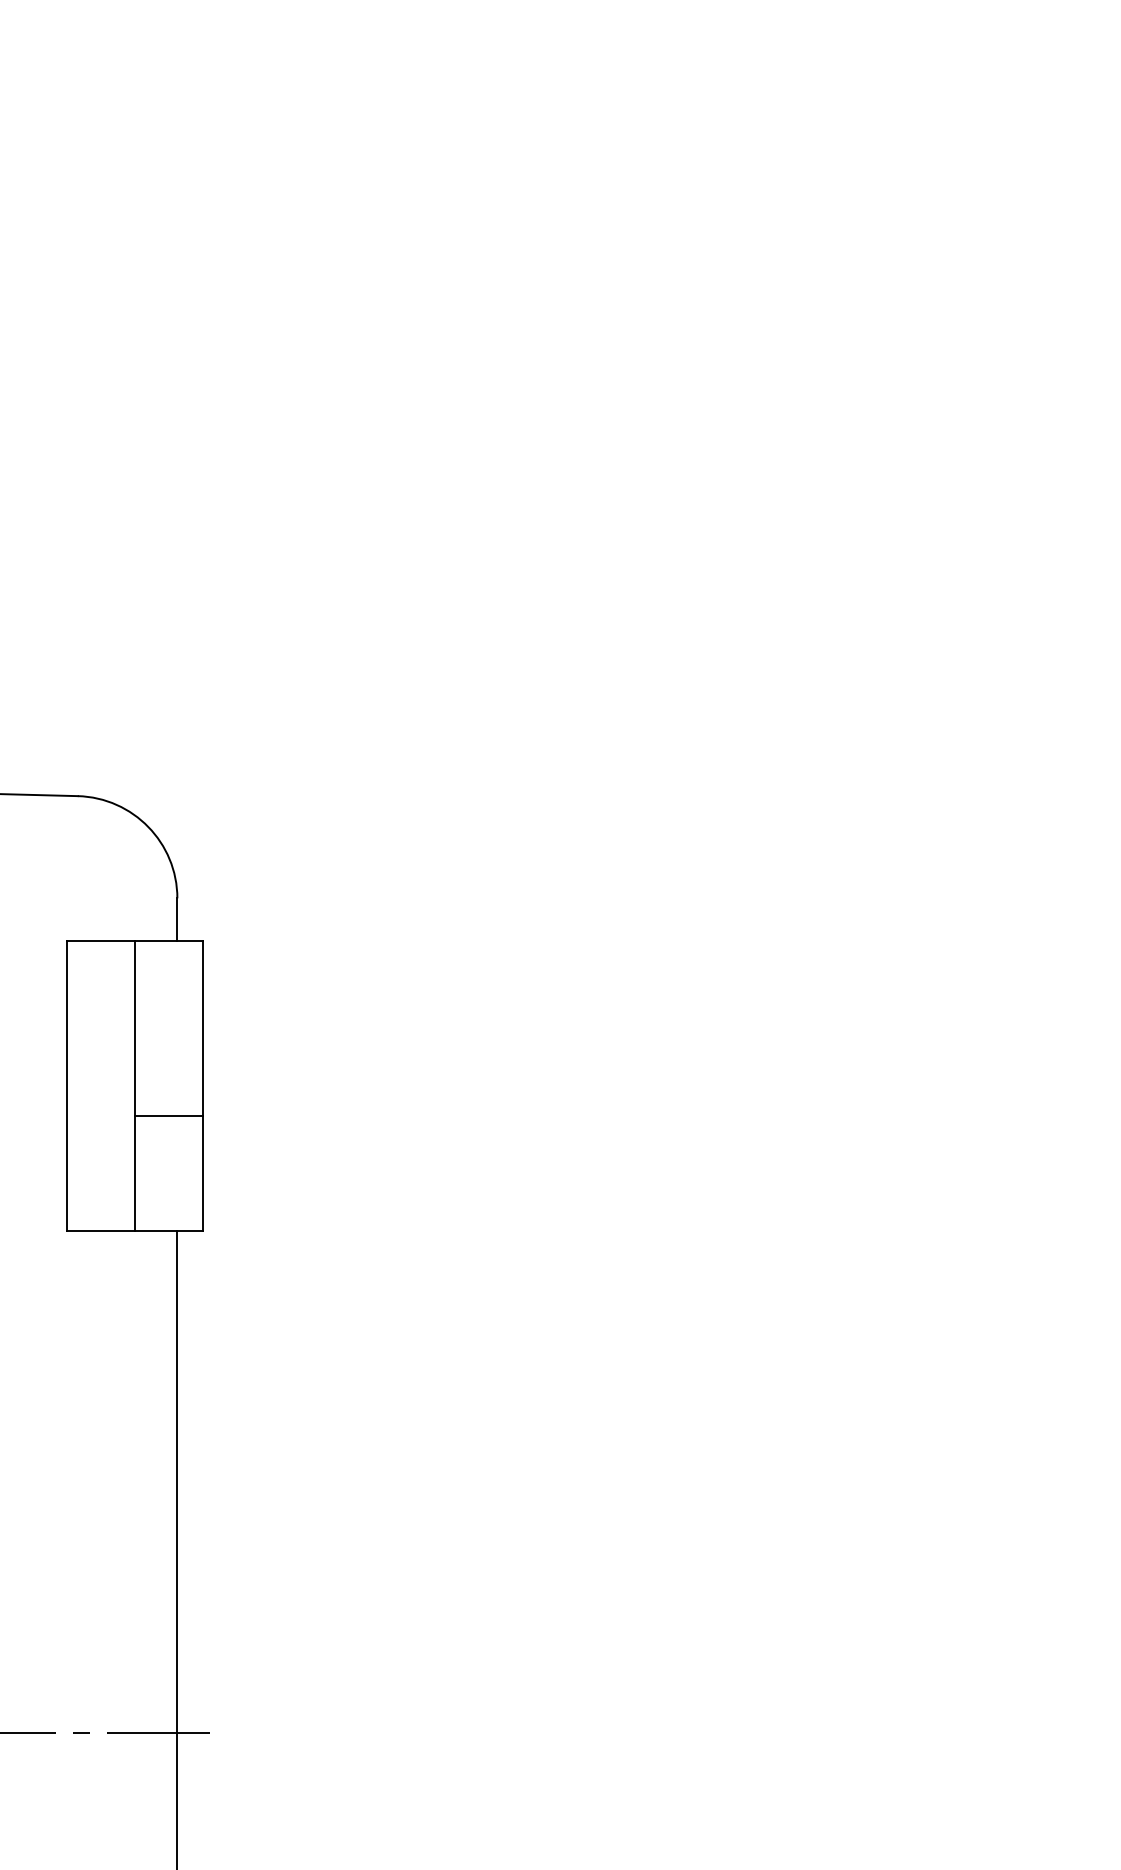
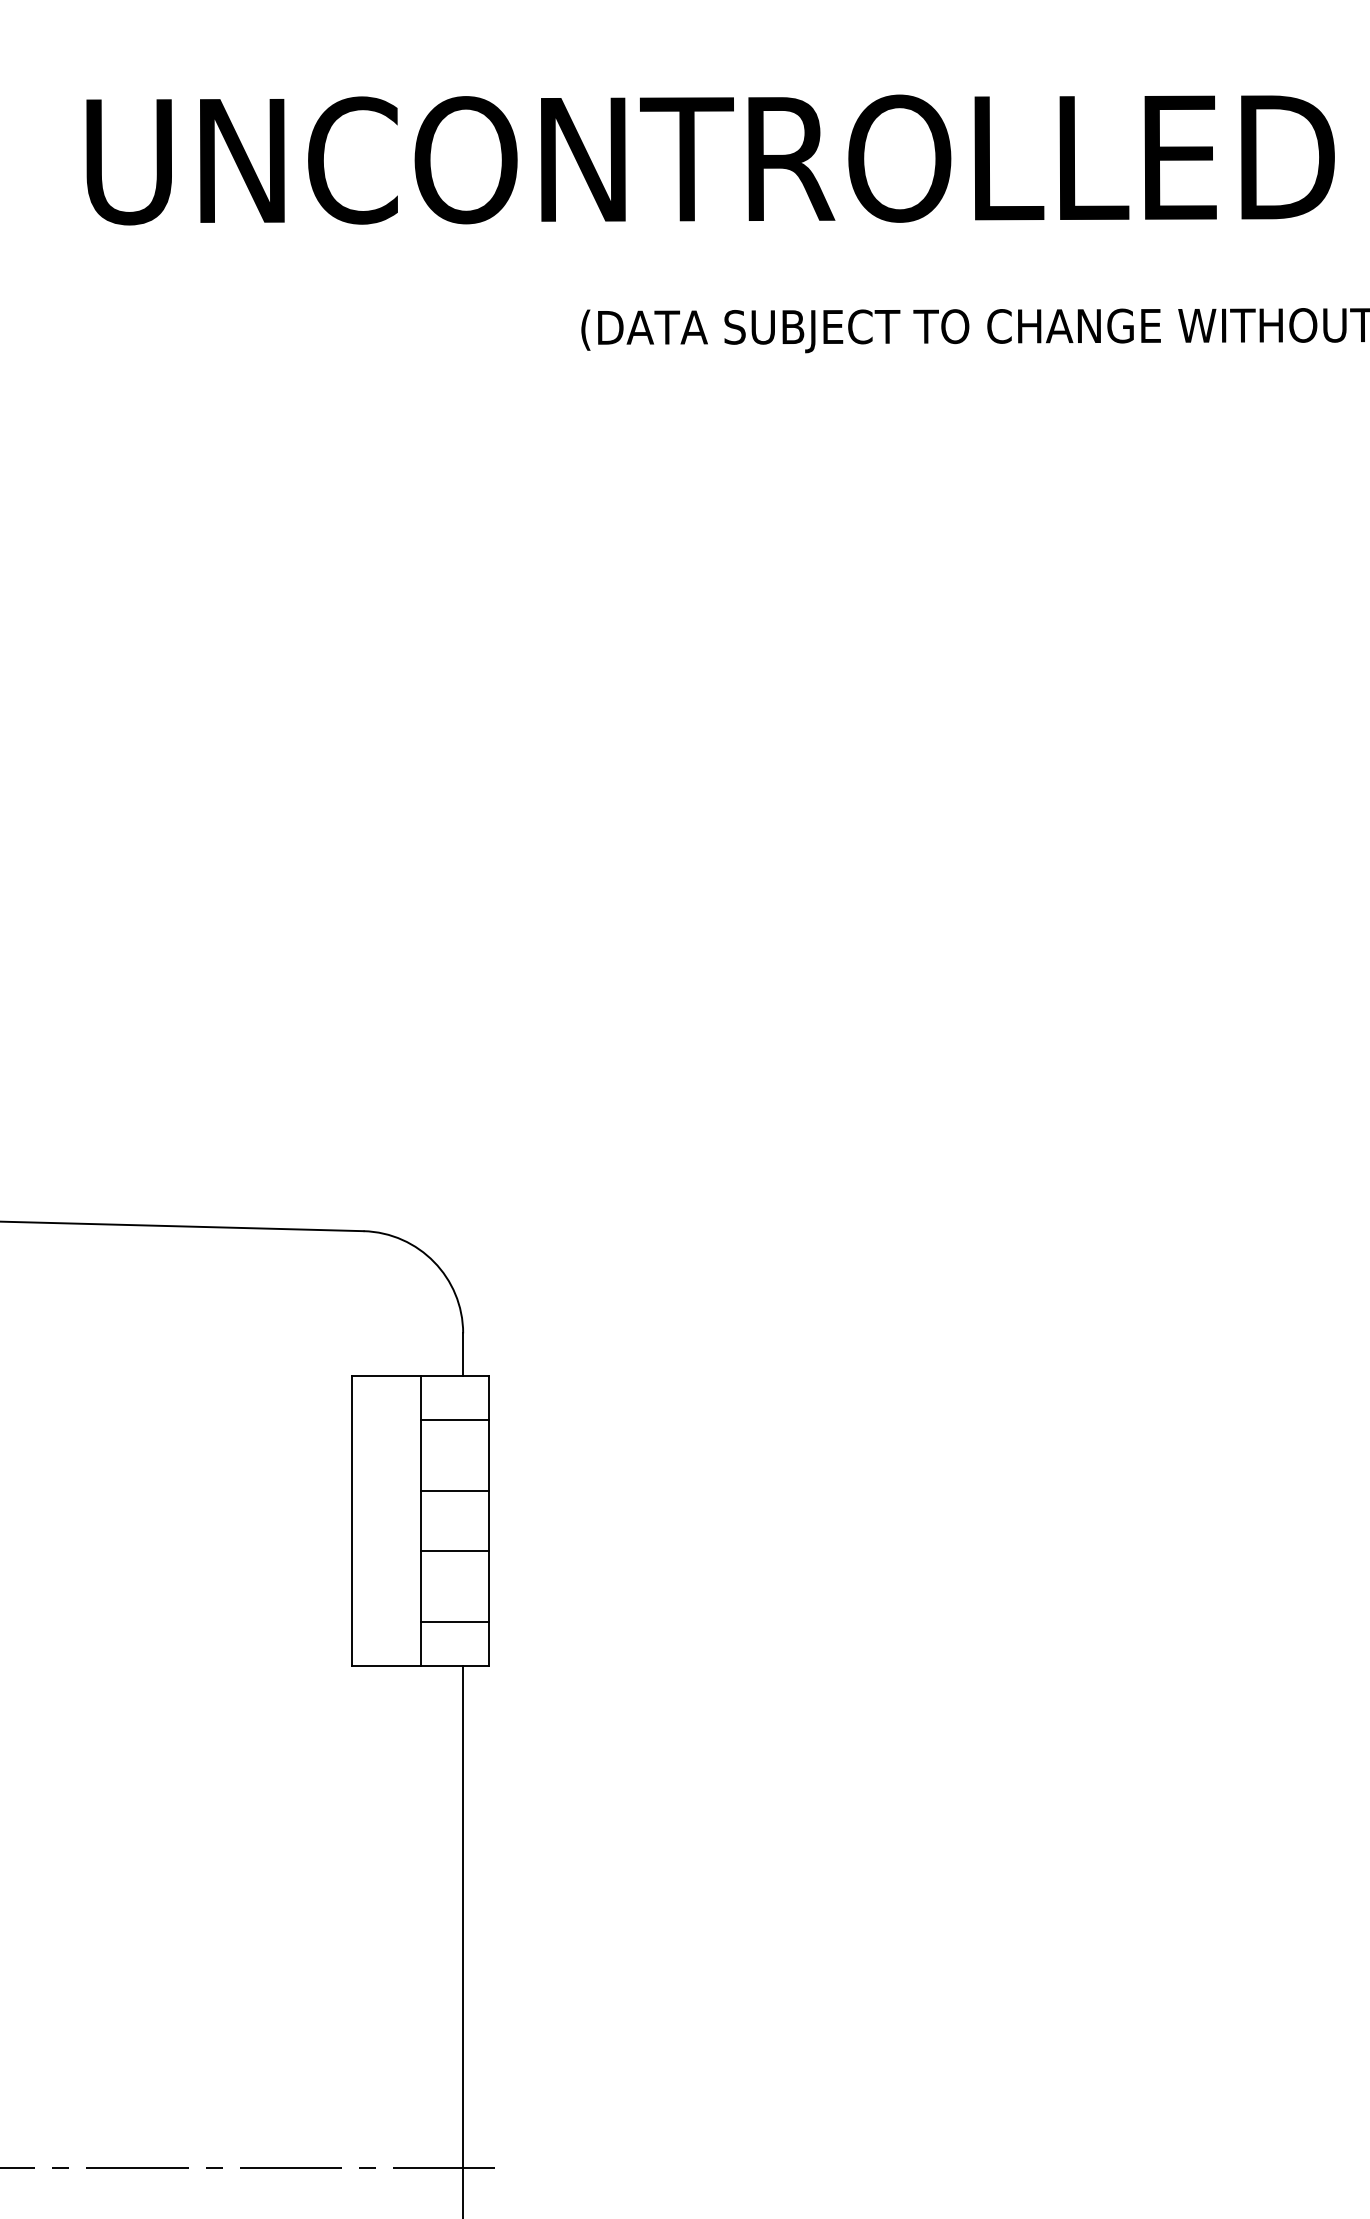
line: (168, 984) -> (454, 1419), added
line: (168, 1056) -> (454, 1491), added
line: (168, 1186) -> (454, 1621), added

